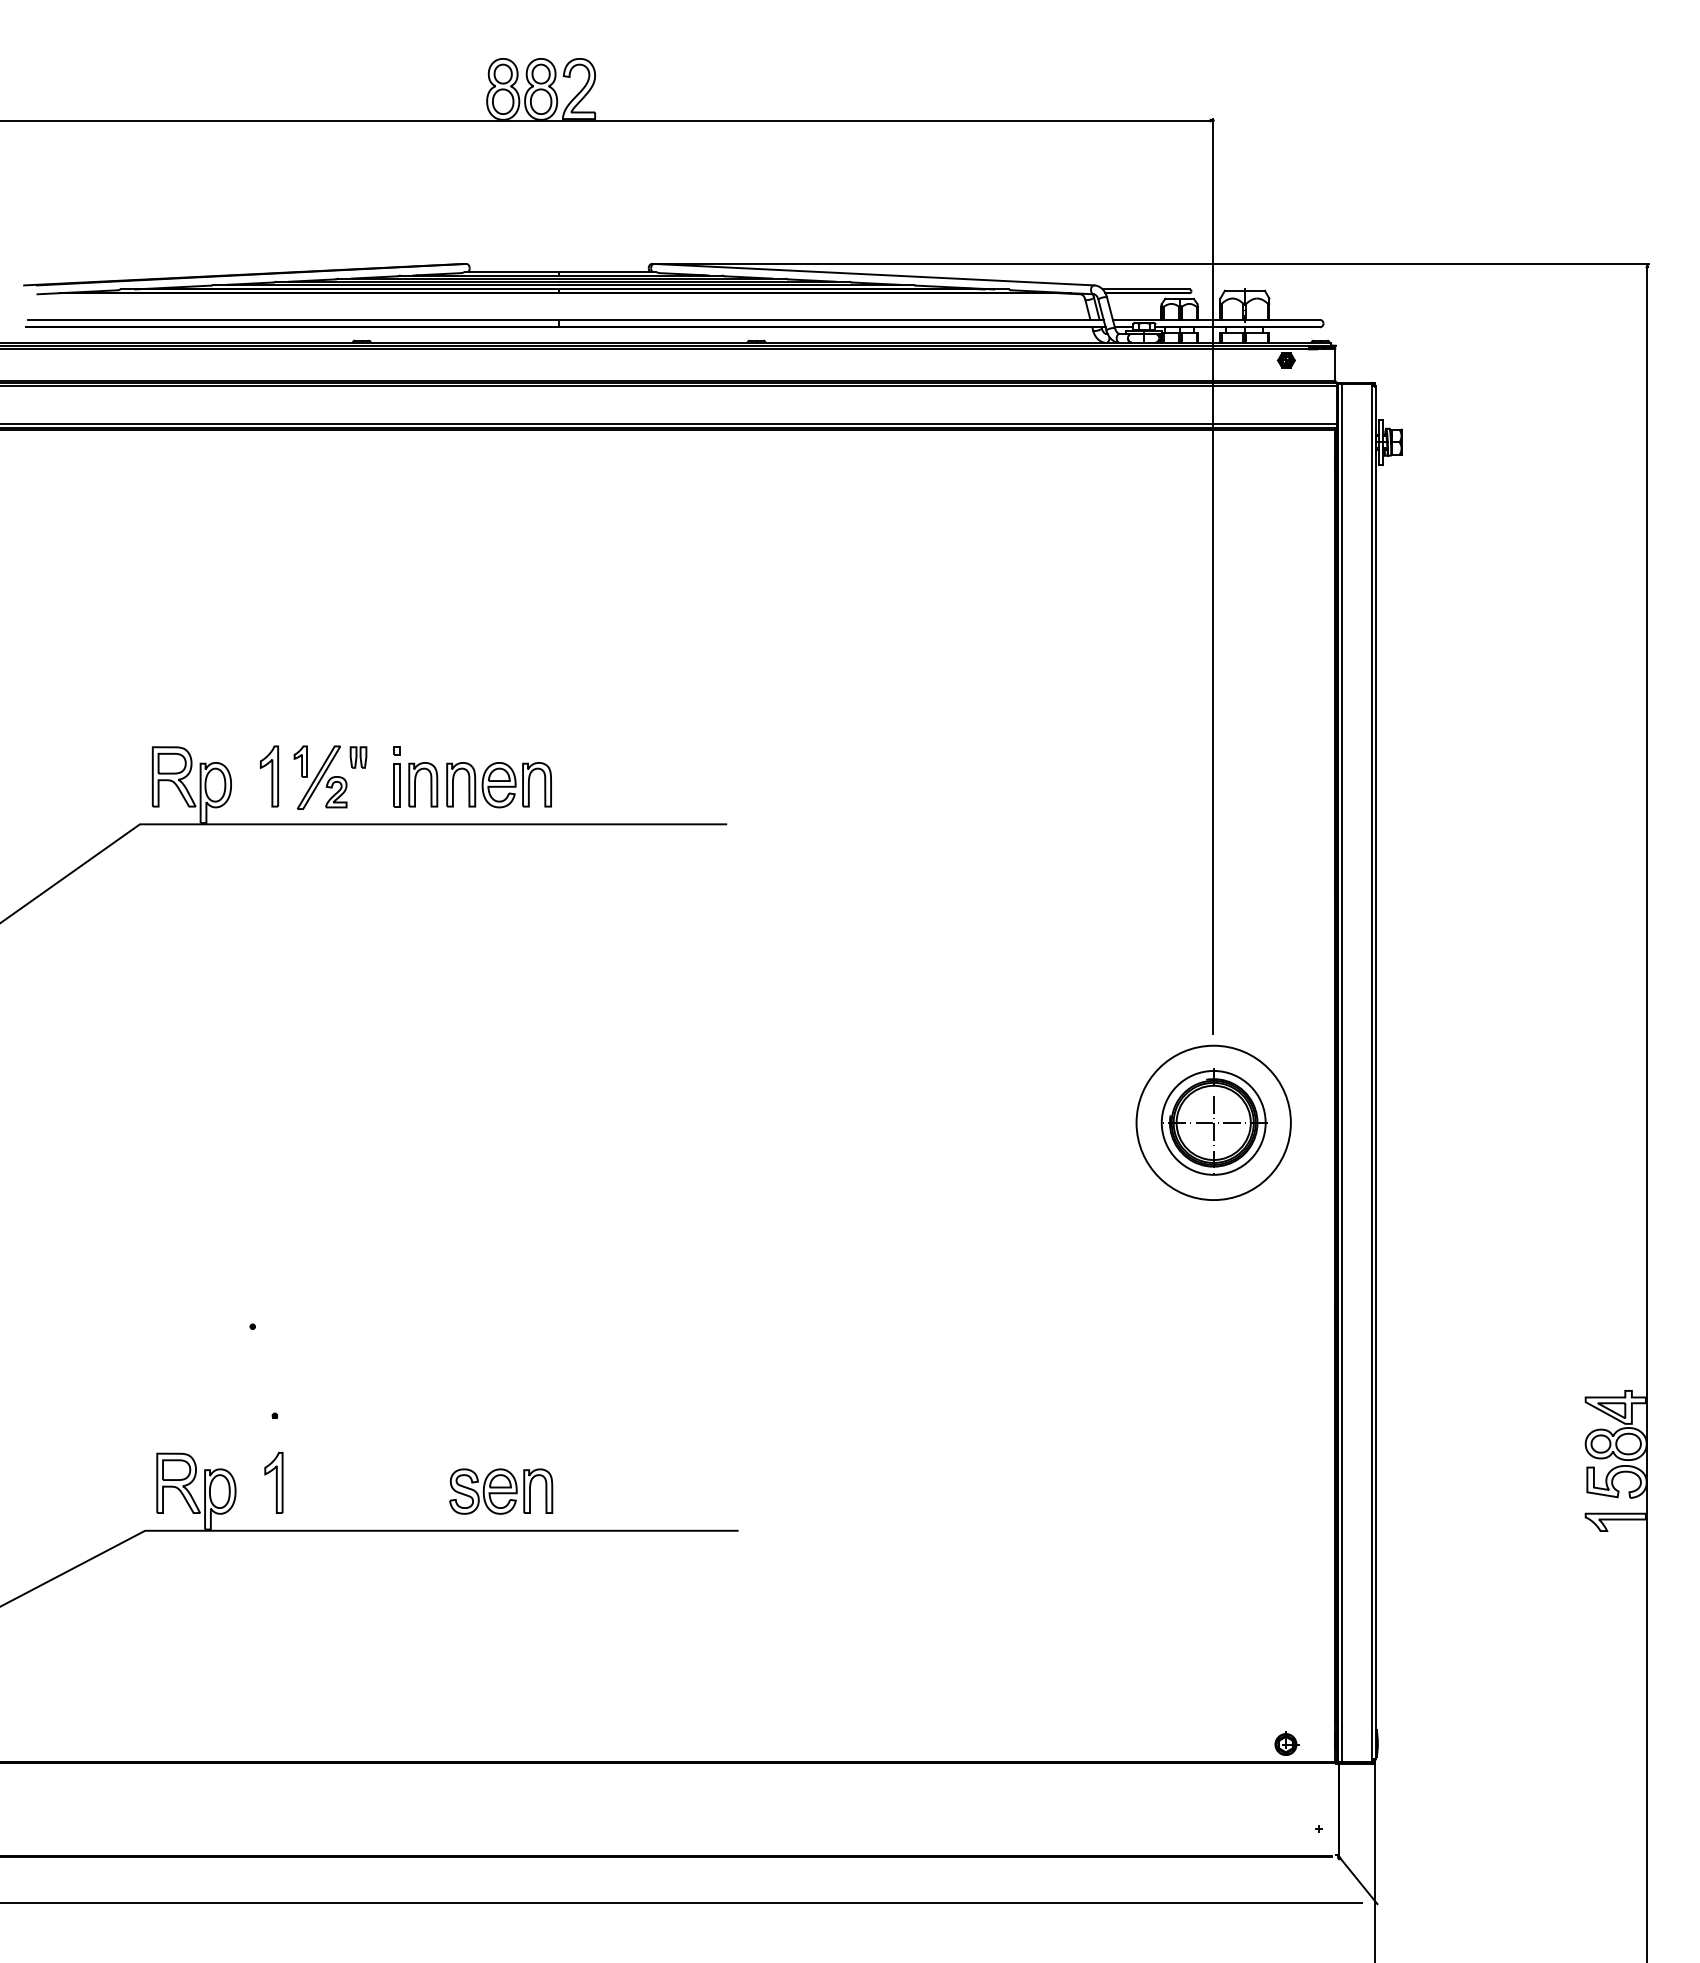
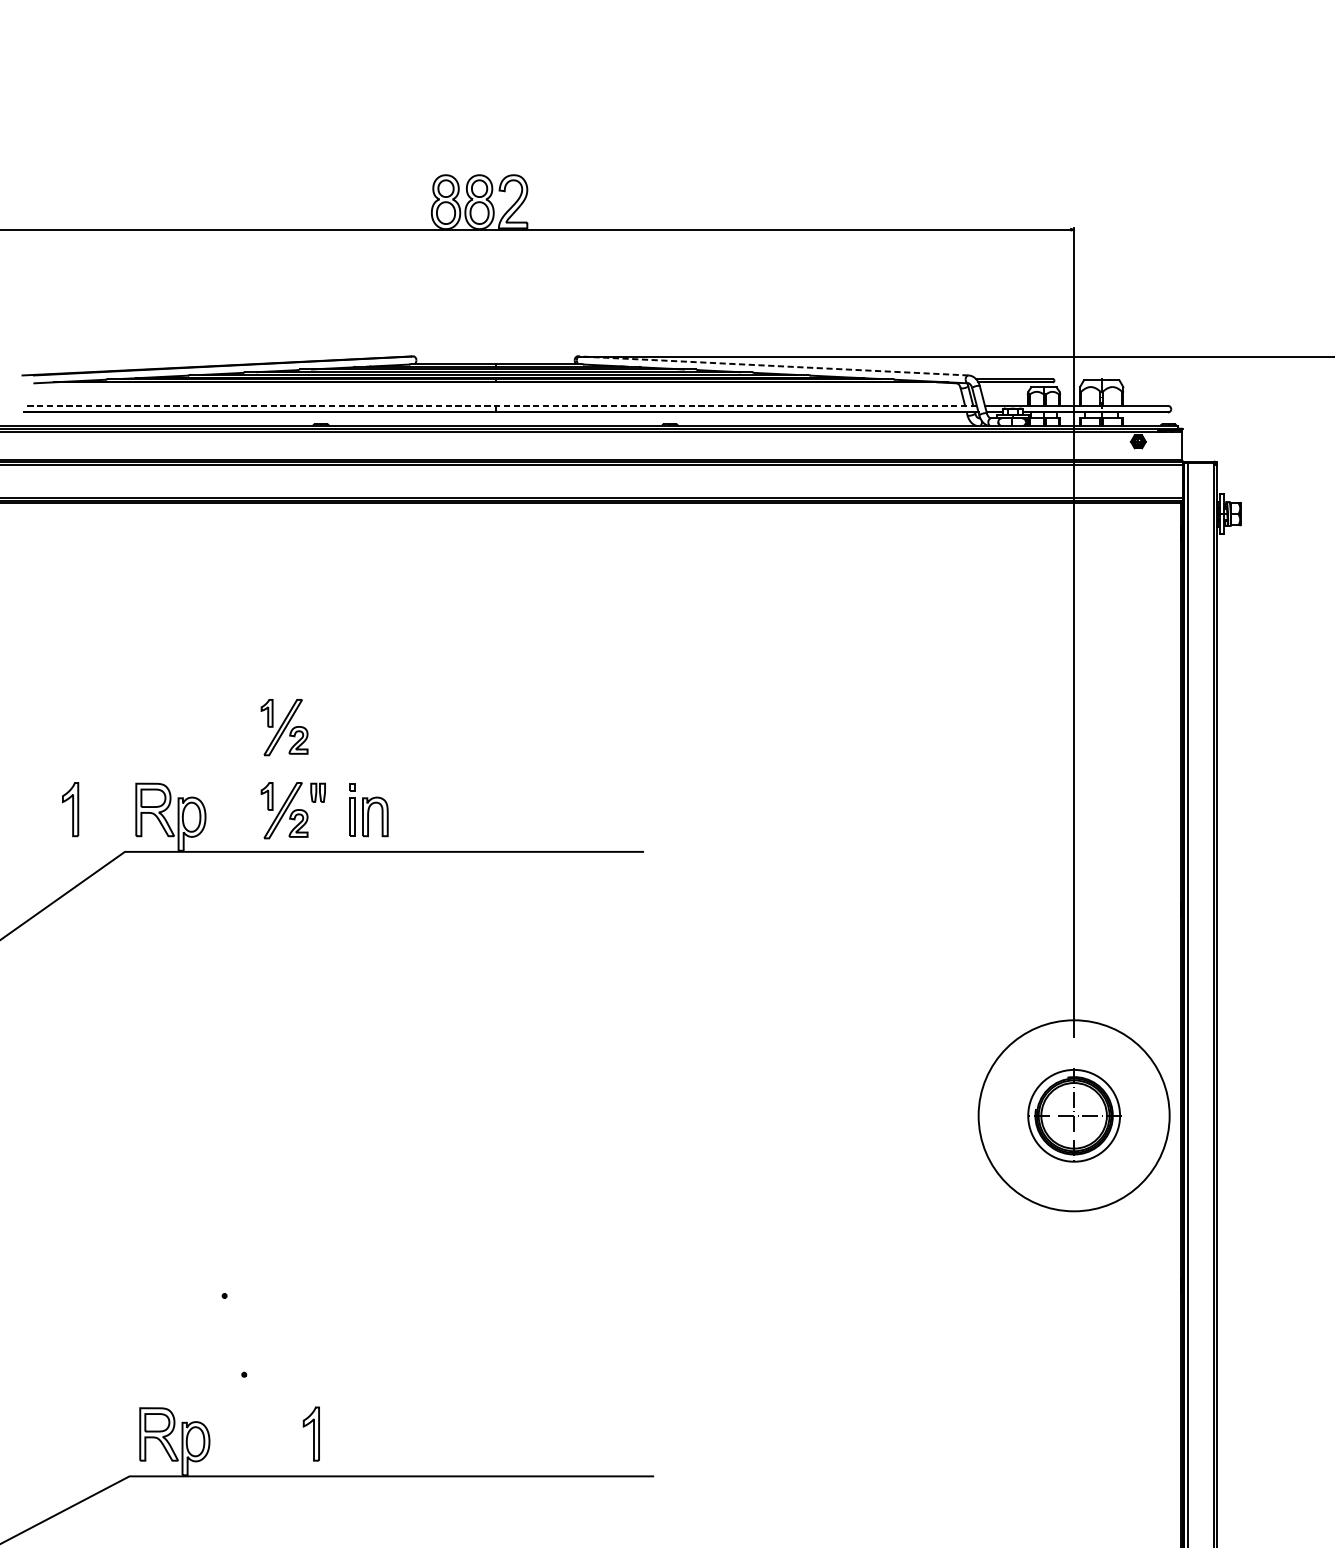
line: (873, 274) -> (773, 365), solid -> dashed
line: (565, 319) -> (501, 405), solid -> dashed
part: (320, 683) -> (284, 727), added
part: (269, 776) -> (70, 809), moved
part: (498, 785) -> (441, 817), removed
circle: (1213, 1122) -> (1073, 1115), size x1.4
part: (273, 1482) -> (311, 1433), moved
part: (501, 1491) -> (444, 1441), removed

